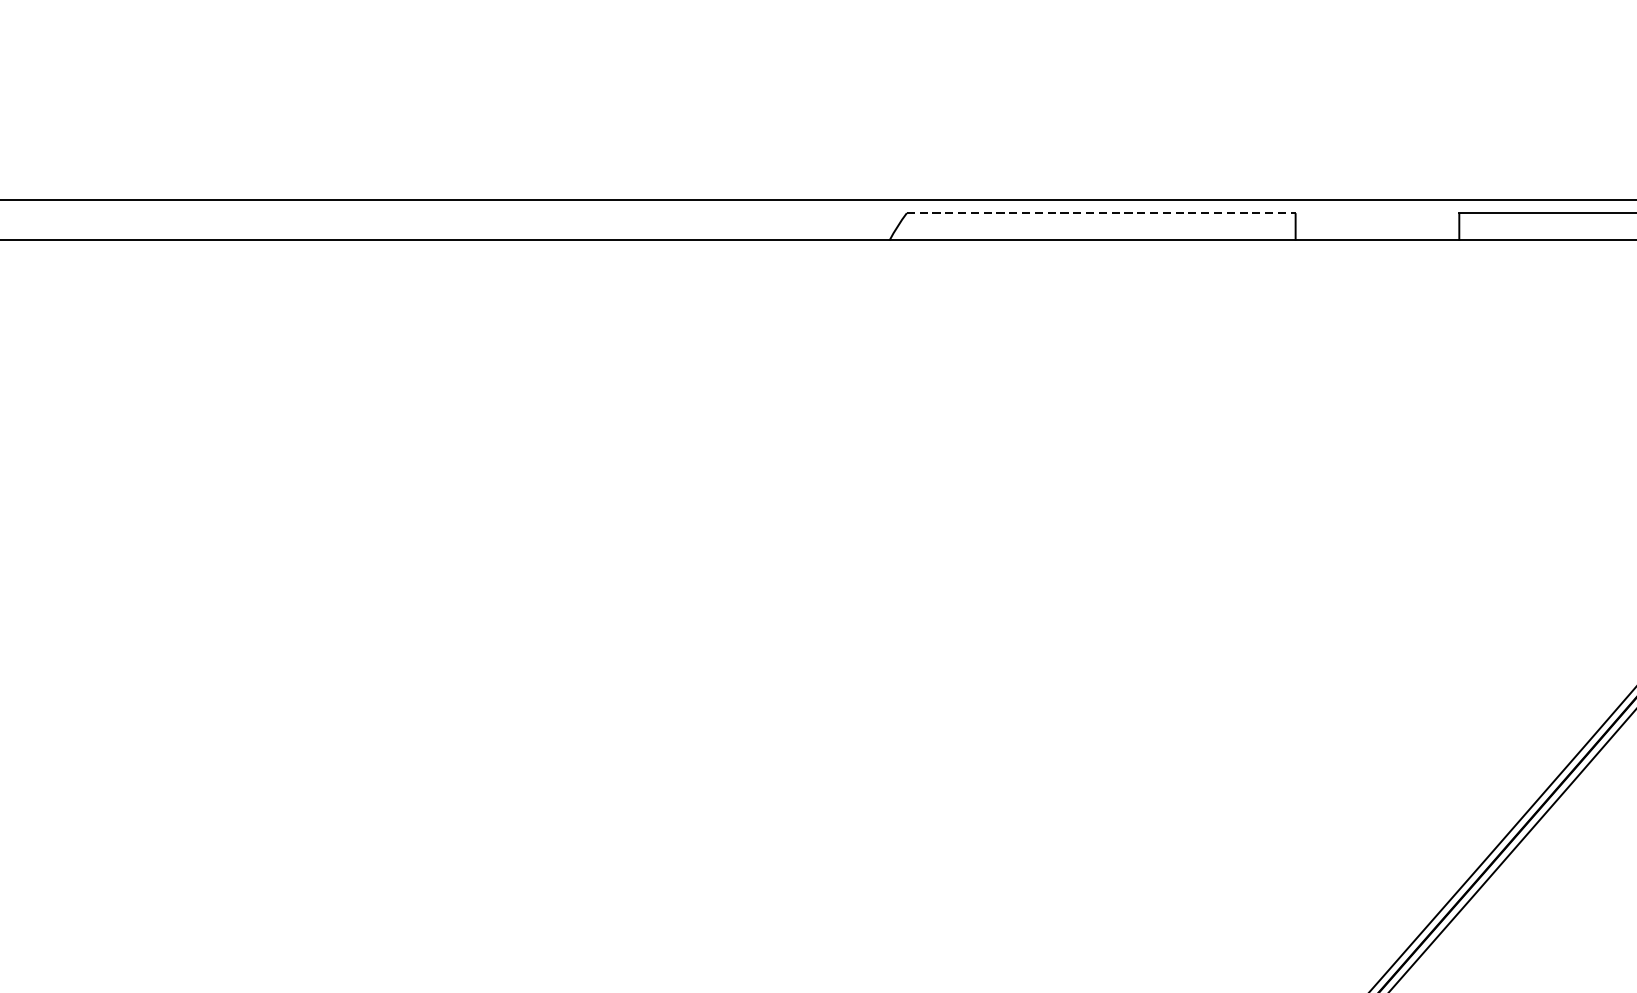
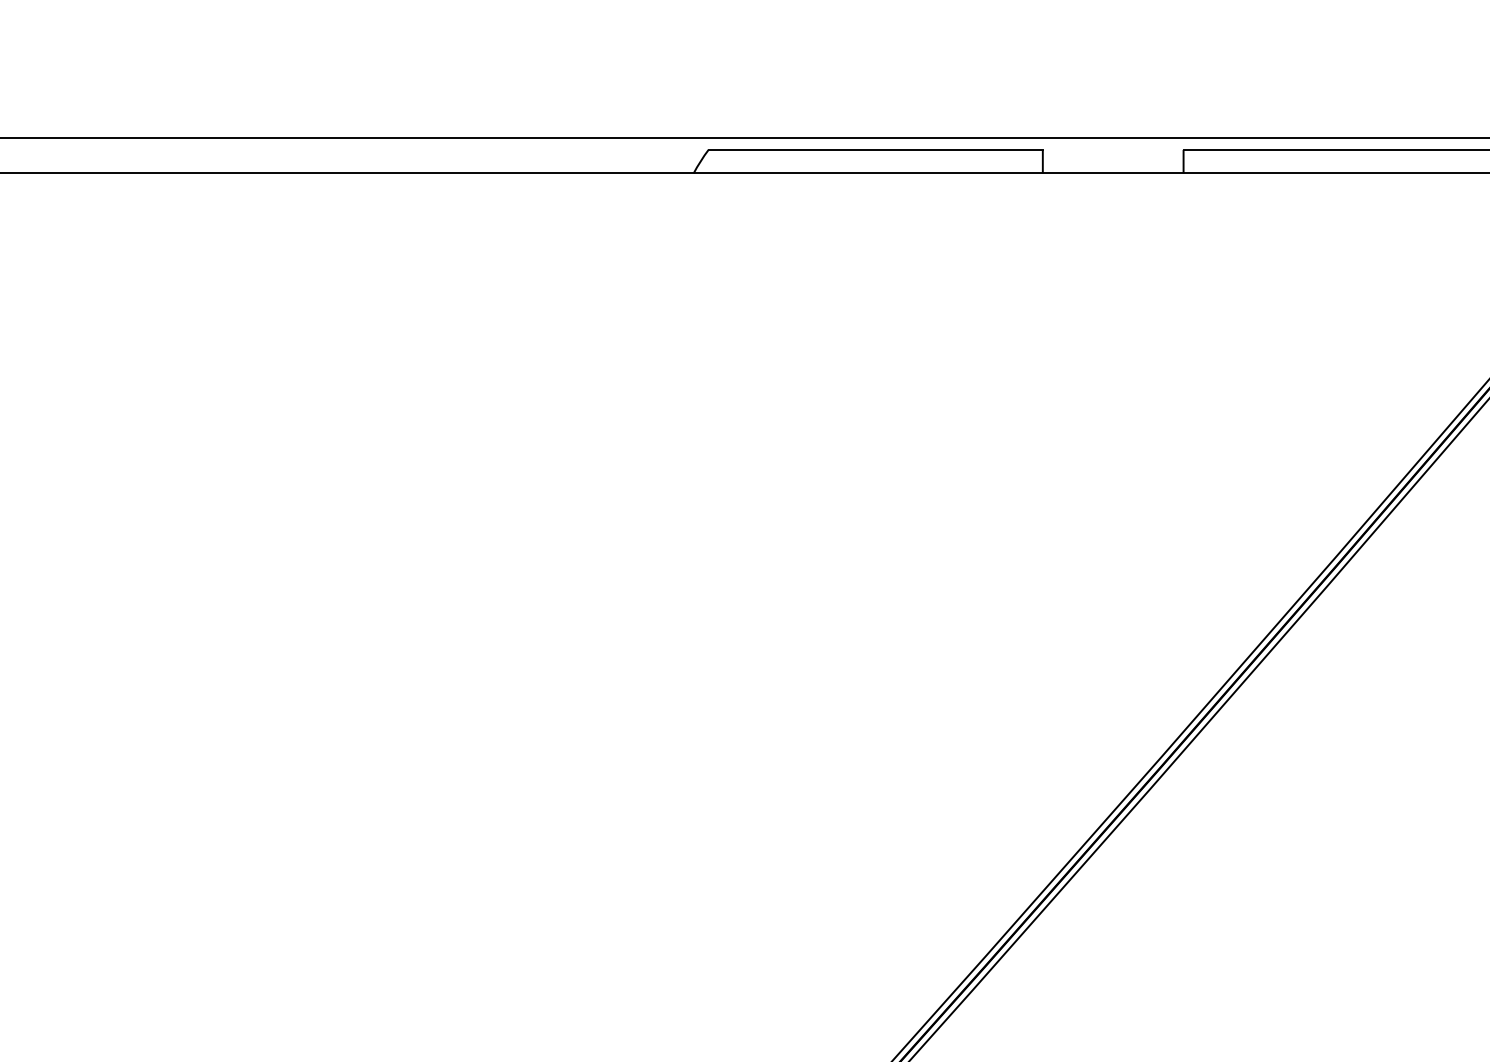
line: (1102, 212) -> (876, 149), dashed -> solid

